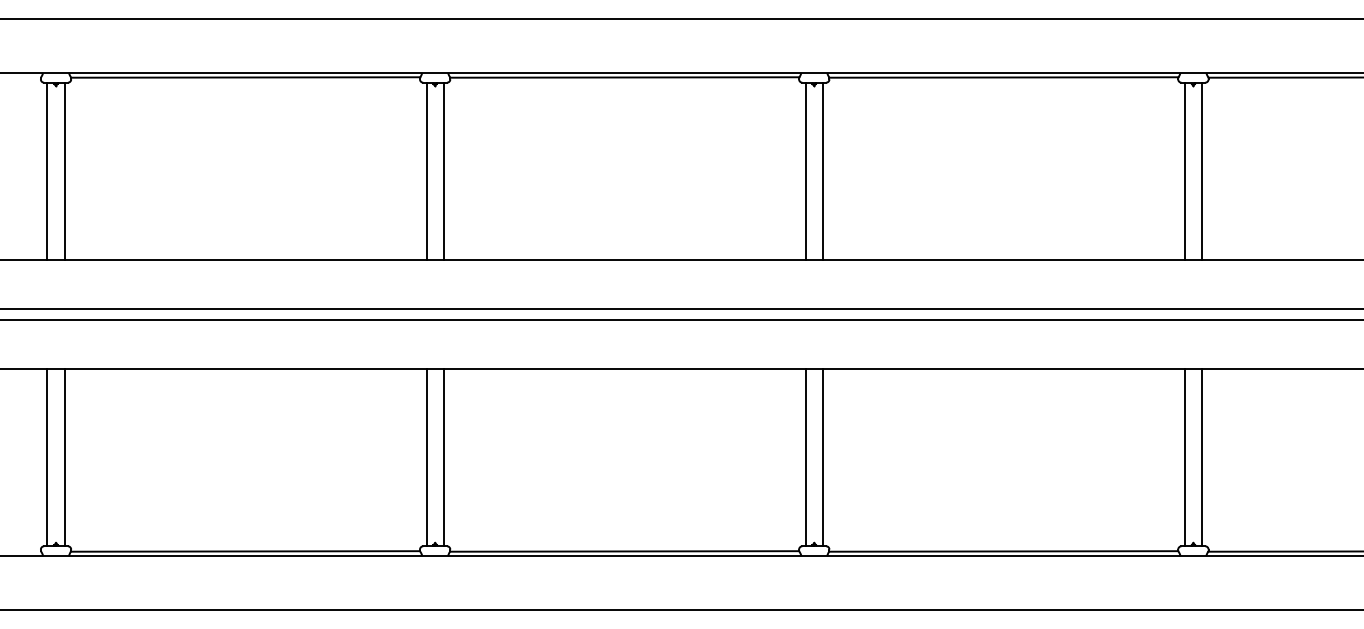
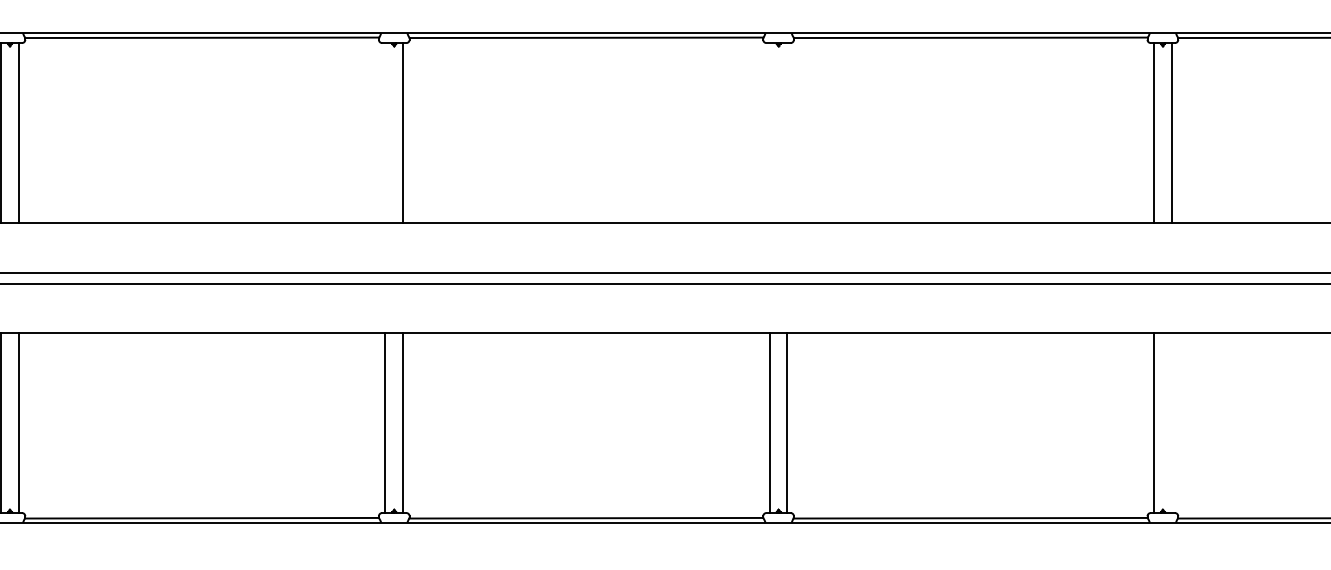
line: (426, 171) -> (385, 133), removed
line: (805, 171) -> (769, 133), removed
line: (822, 171) -> (786, 133), removed
line: (1202, 457) -> (1172, 423), removed

